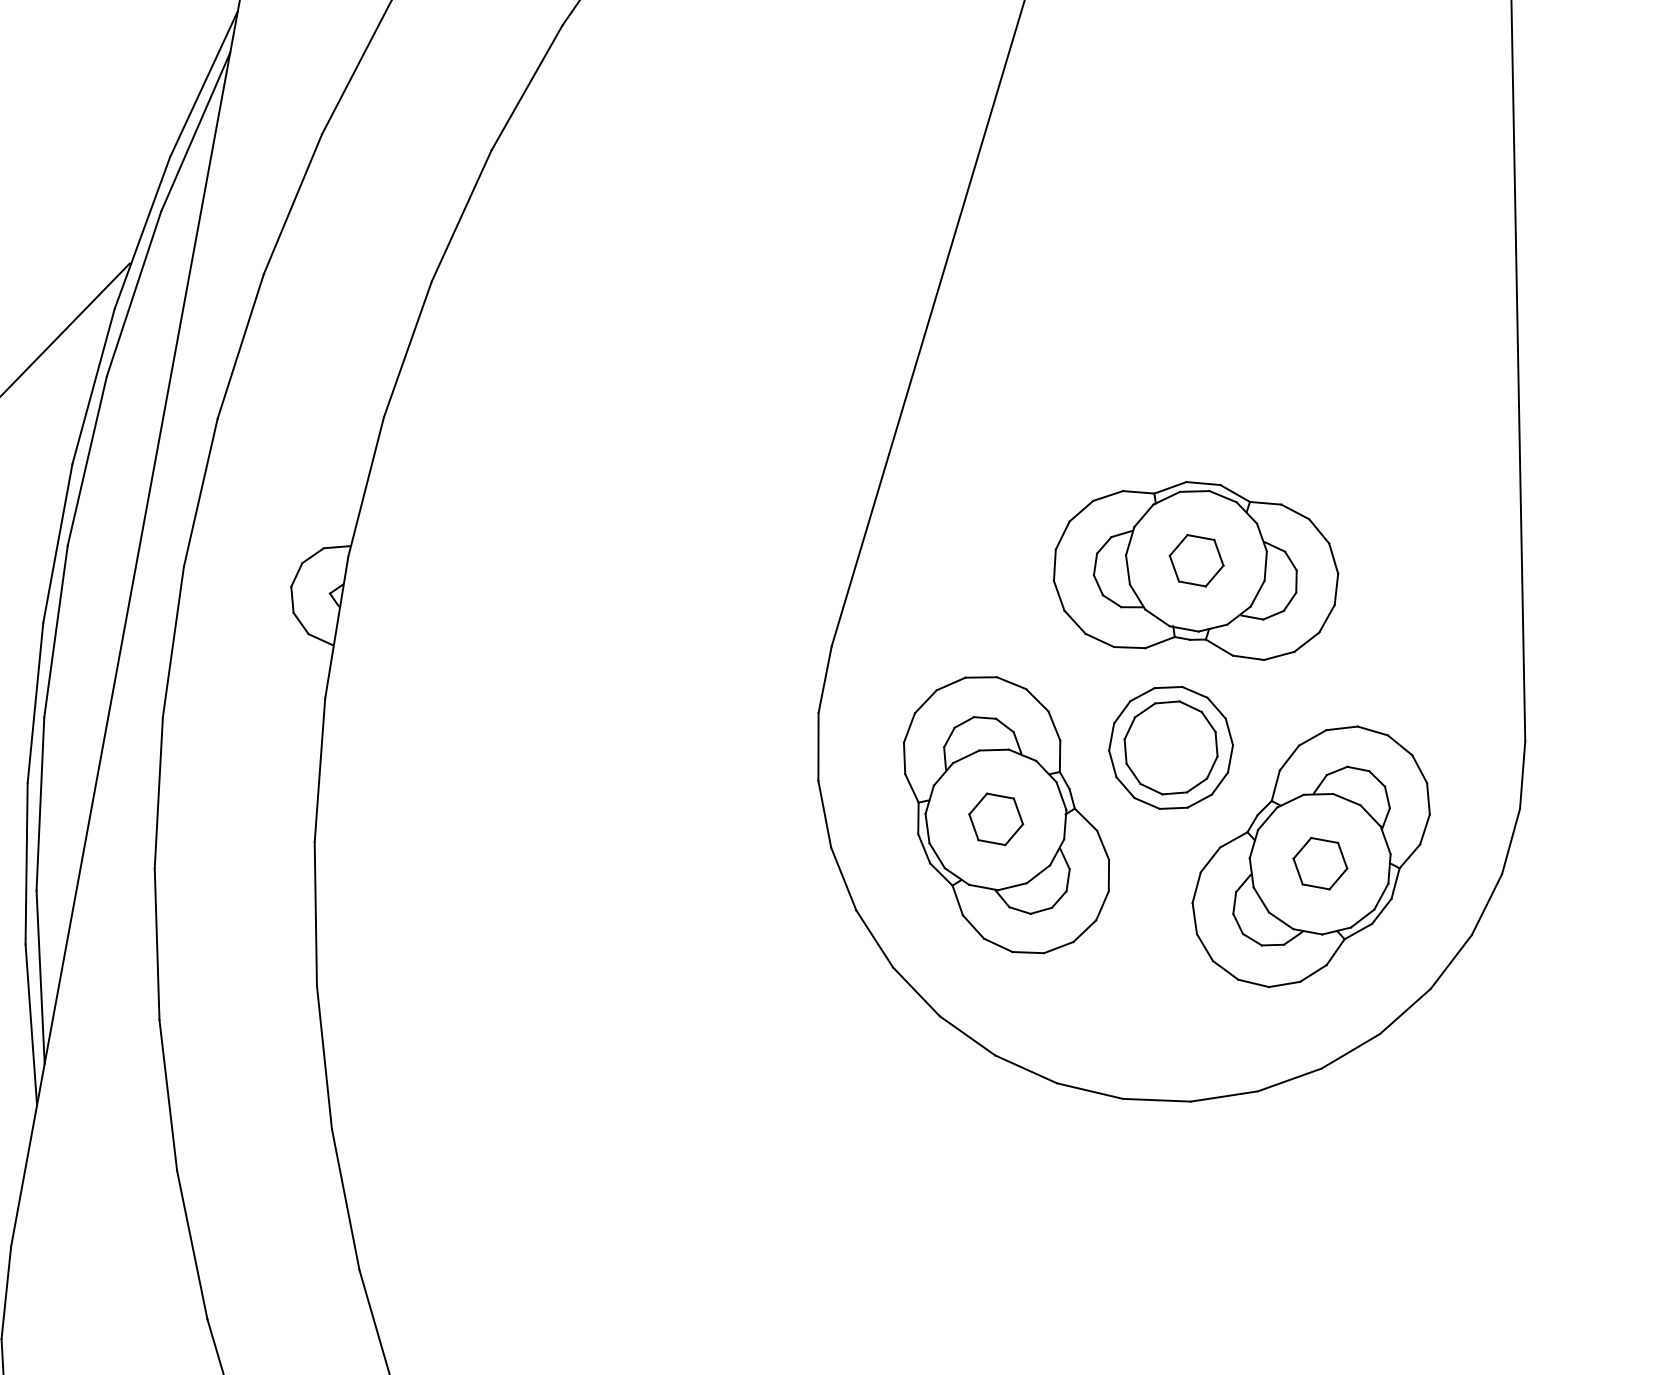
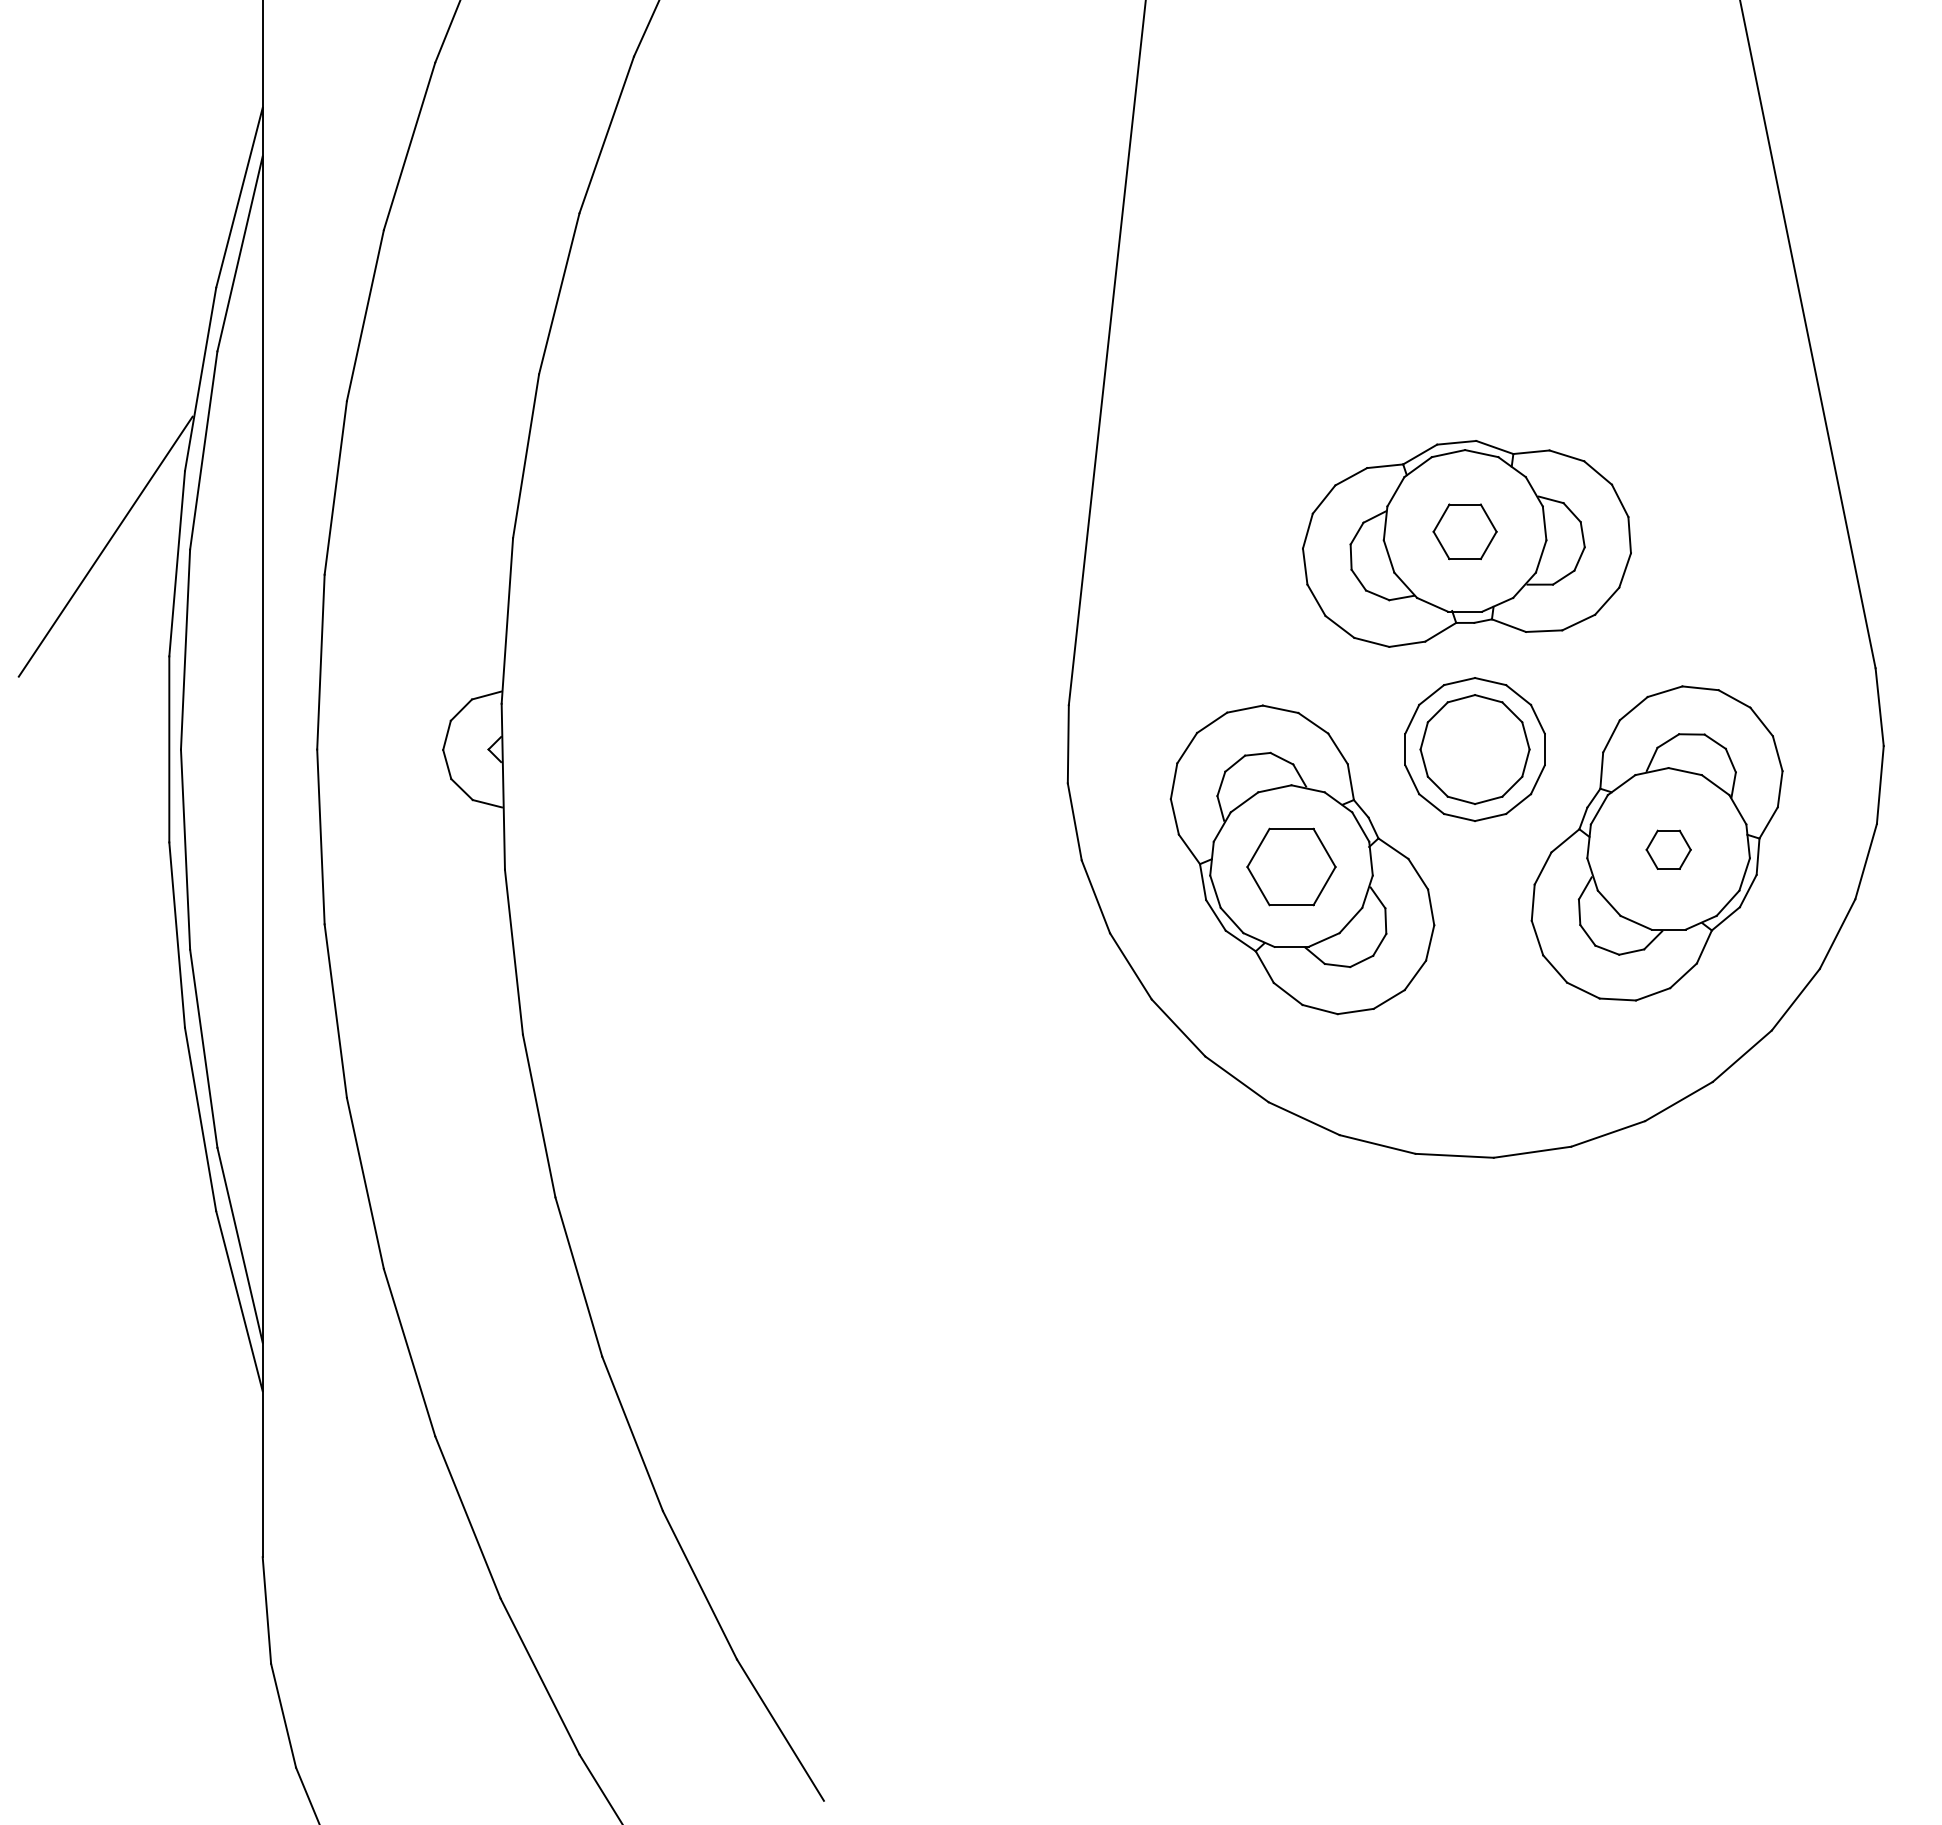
part: (996, 818) -> (1291, 866), size x1.4
part: (1320, 863) -> (1668, 849), size x0.7

